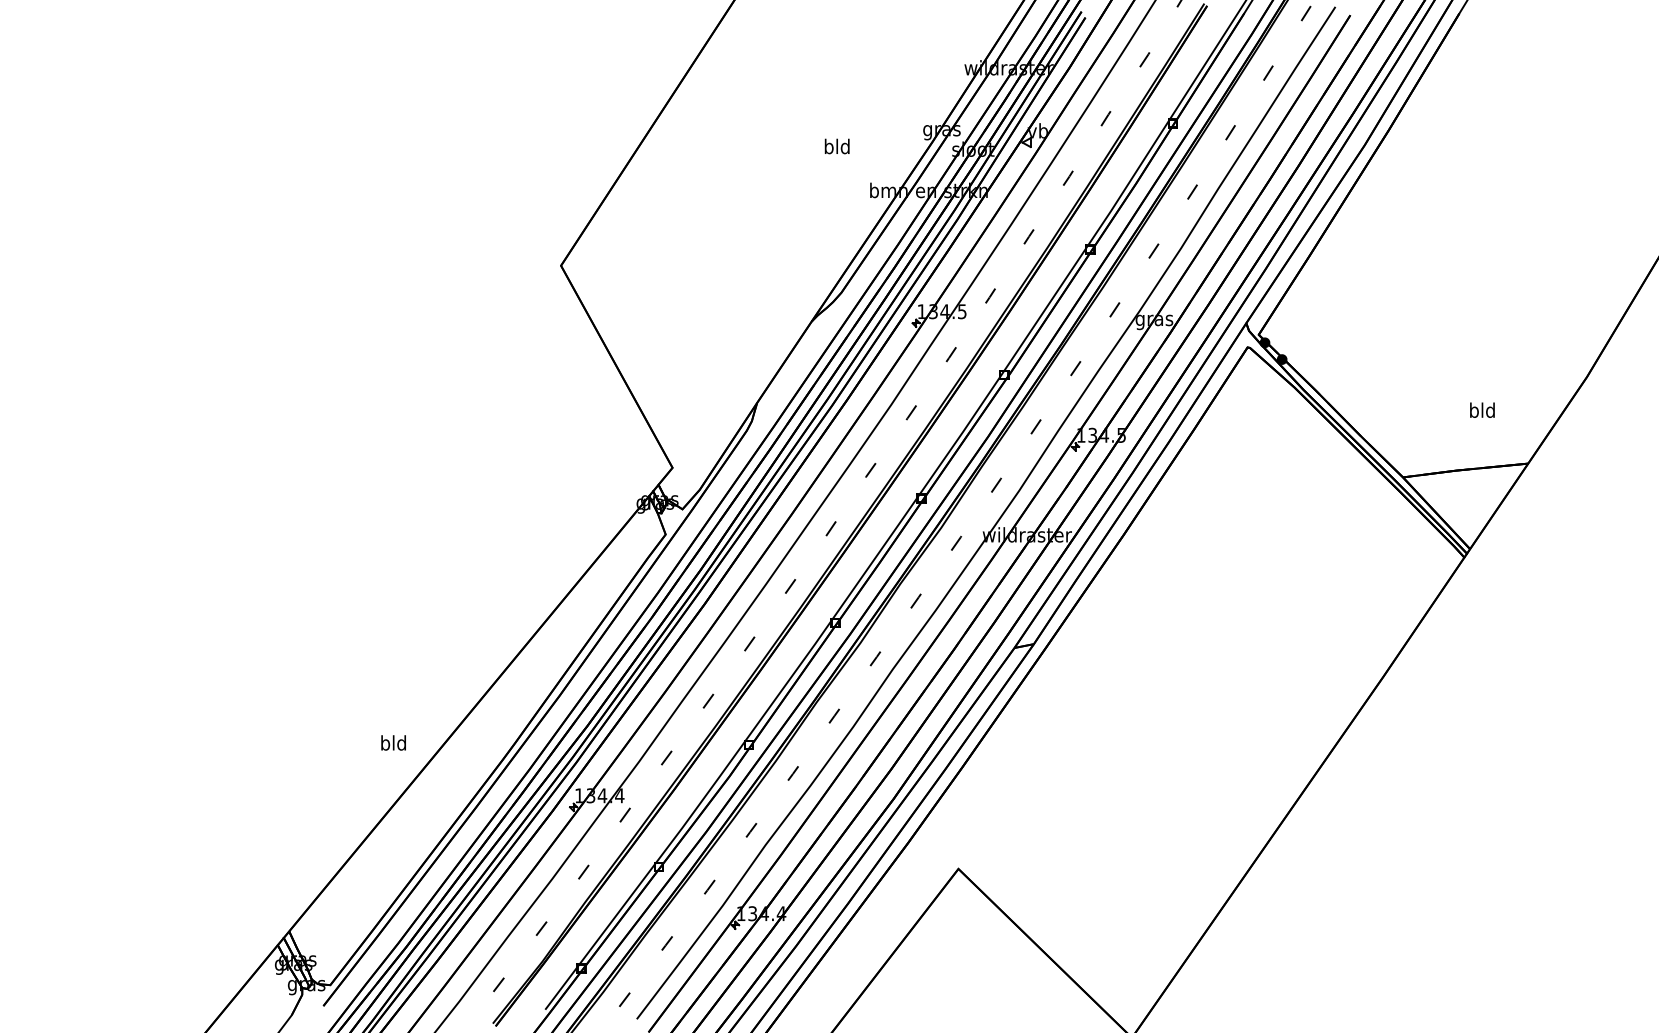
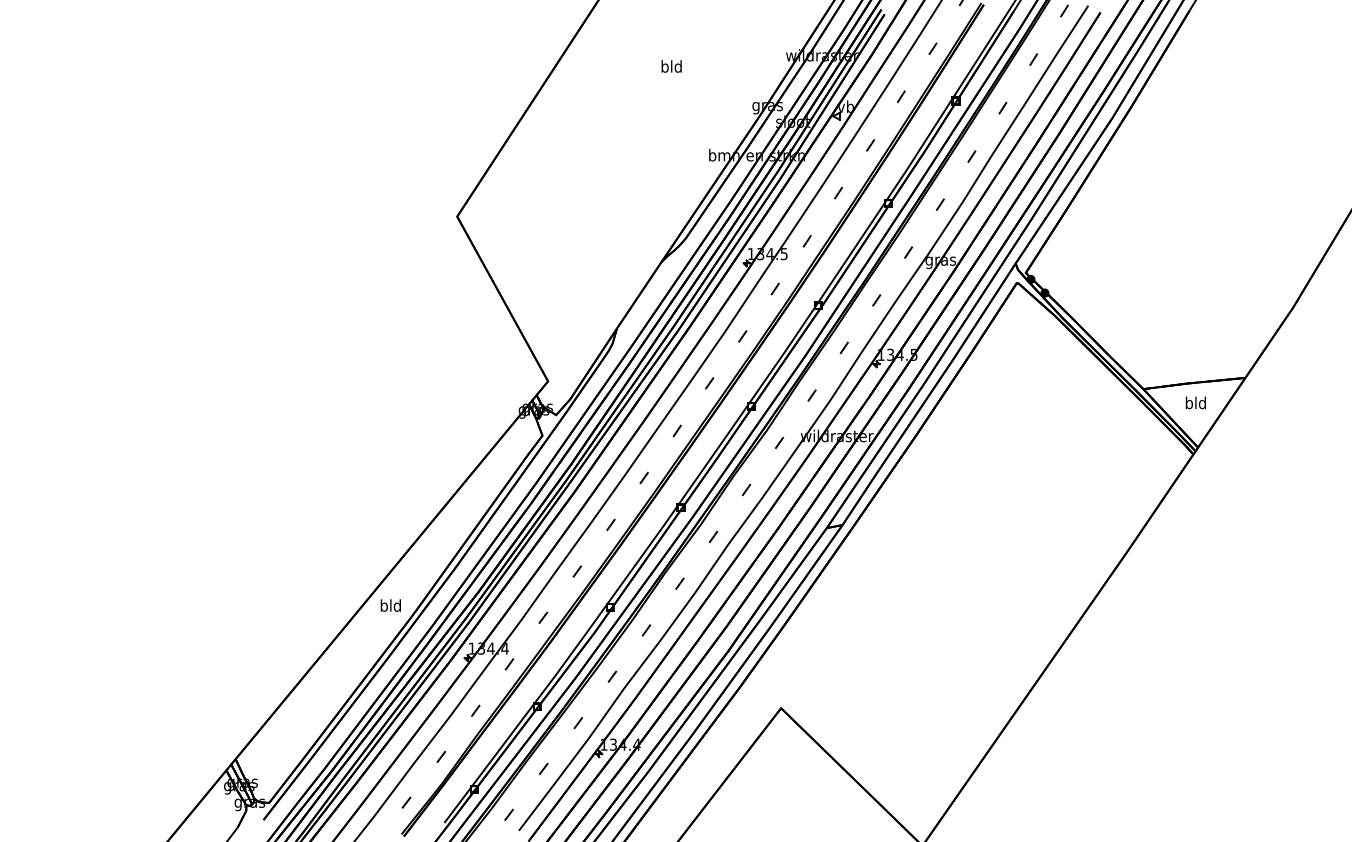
text: (836, 146) -> (671, 66), moved
text: (1482, 409) -> (1195, 402), moved
text: (393, 742) -> (390, 605), moved

